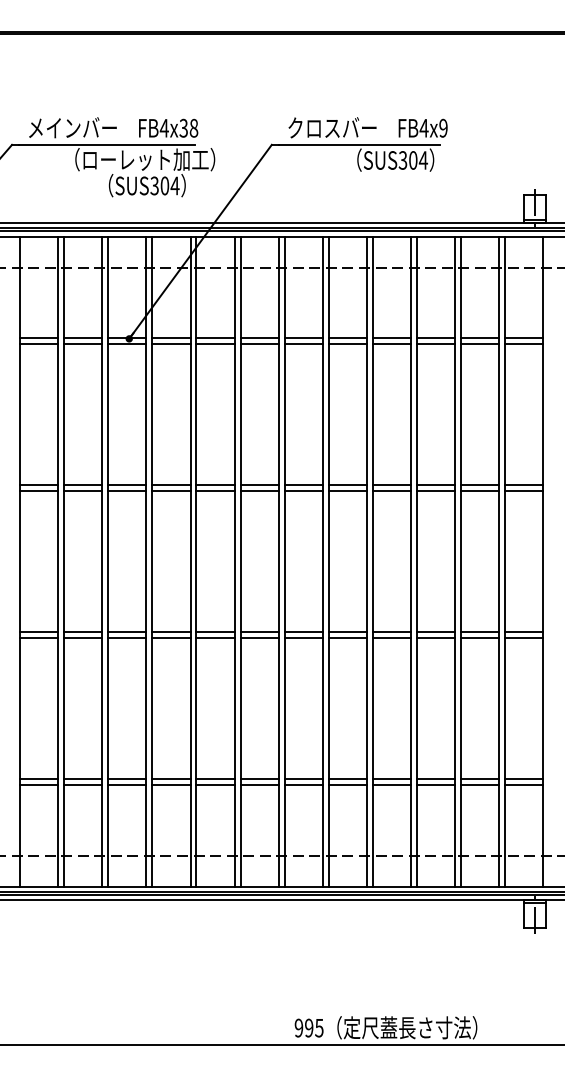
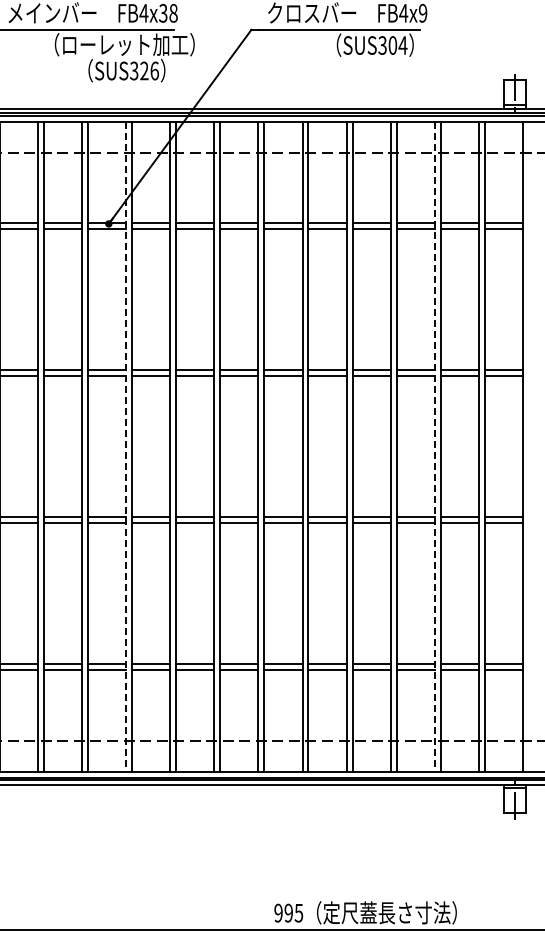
text: (169, 185) -> (149, 70), SUS304 -> SUS326
line: (146, 561) -> (126, 446), solid -> dashed
line: (455, 561) -> (435, 446), solid -> dashed

